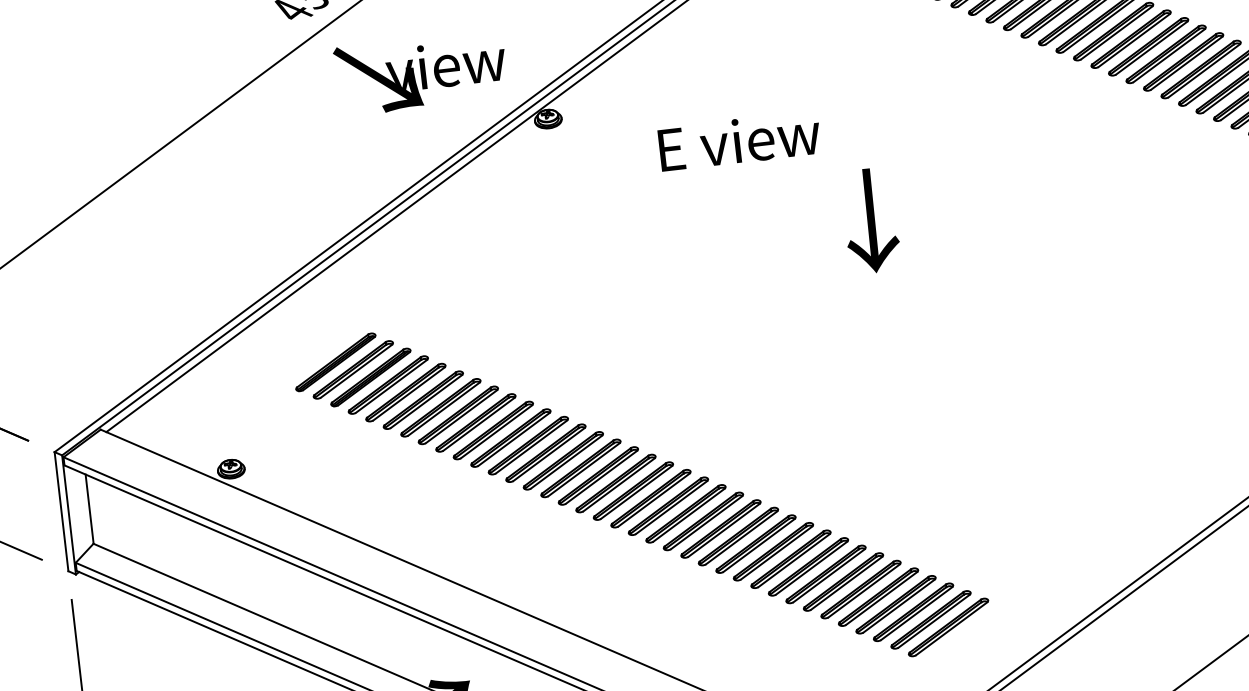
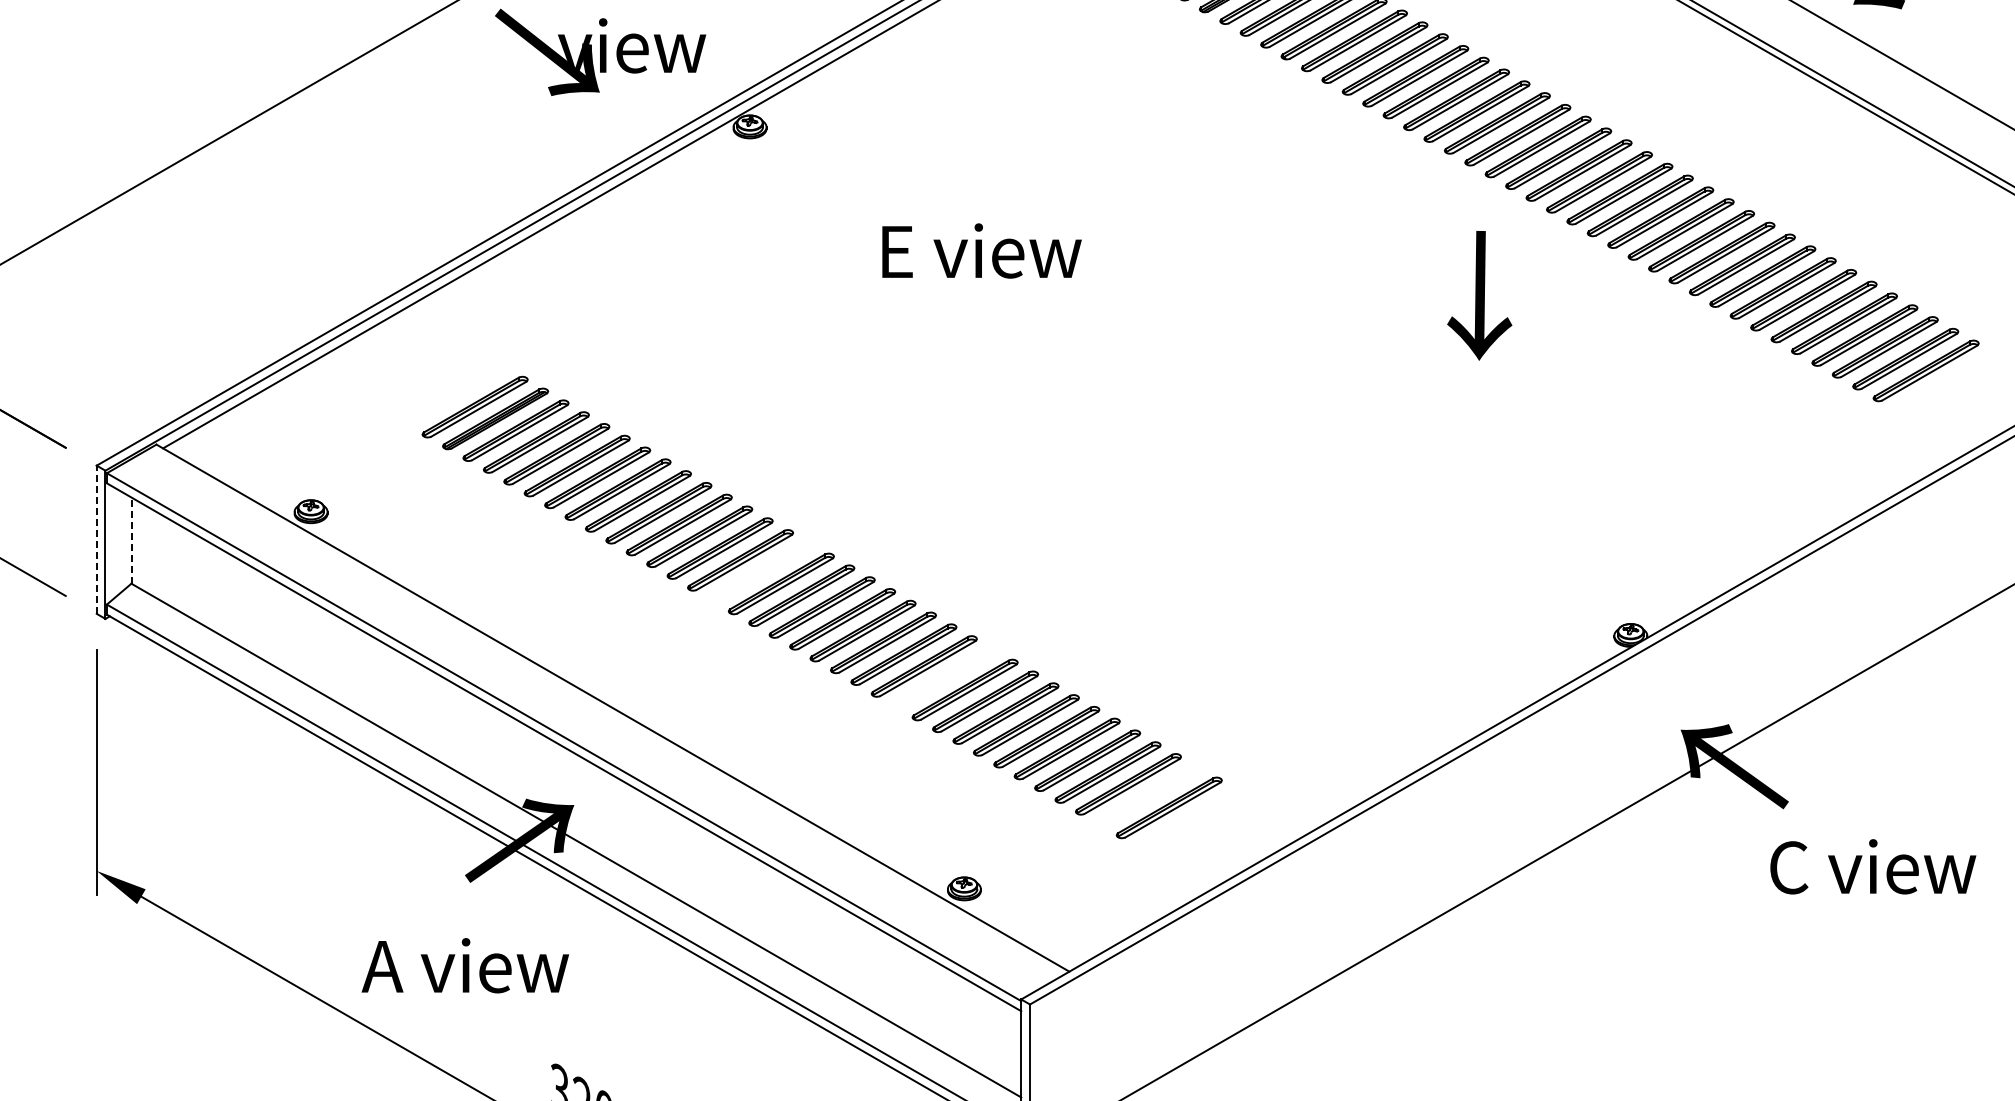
text: (739, 140) -> (981, 250), moved
text: (870, 220) -> (1479, 295), moved
part: (335, 362) -> (454, 395), removed
part: (597, 475) -> (760, 571), removed
line: (89, 509) -> (131, 540), solid -> dashed
line: (61, 511) -> (96, 539), solid -> dashed
part: (755, 544) -> (944, 678), removed
part: (930, 619) -> (1148, 795), removed

